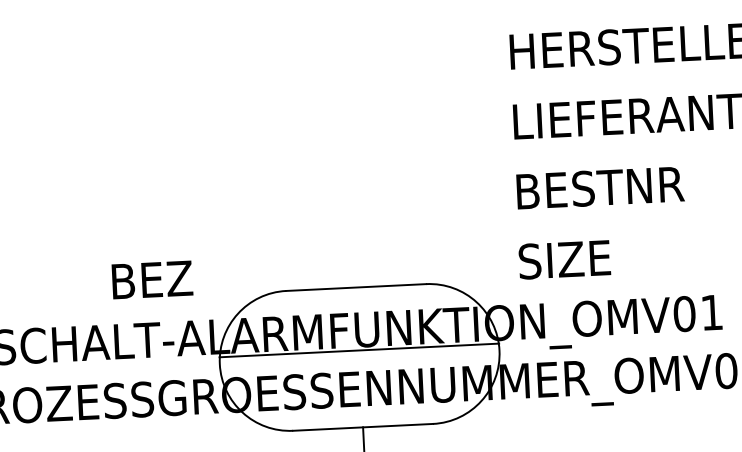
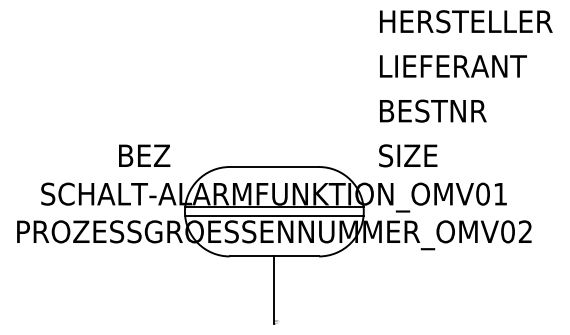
line: (358, 364) -> (273, 216), added

